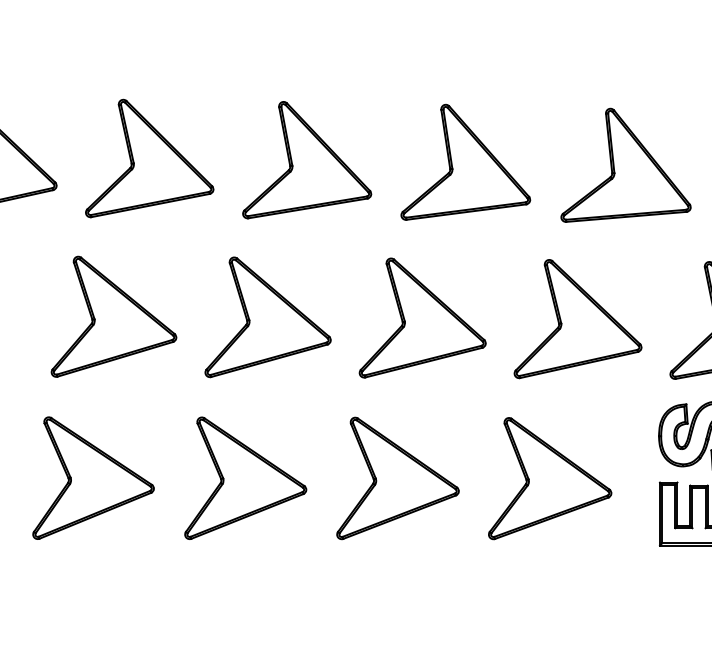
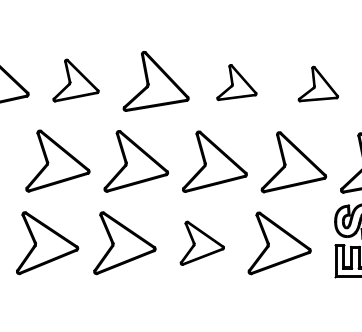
part: (148, 158) -> (75, 80), size x0.7
part: (465, 162) -> (236, 82), size x0.6
part: (626, 164) -> (318, 83), size x0.6
part: (398, 478) -> (202, 243), size x0.7

